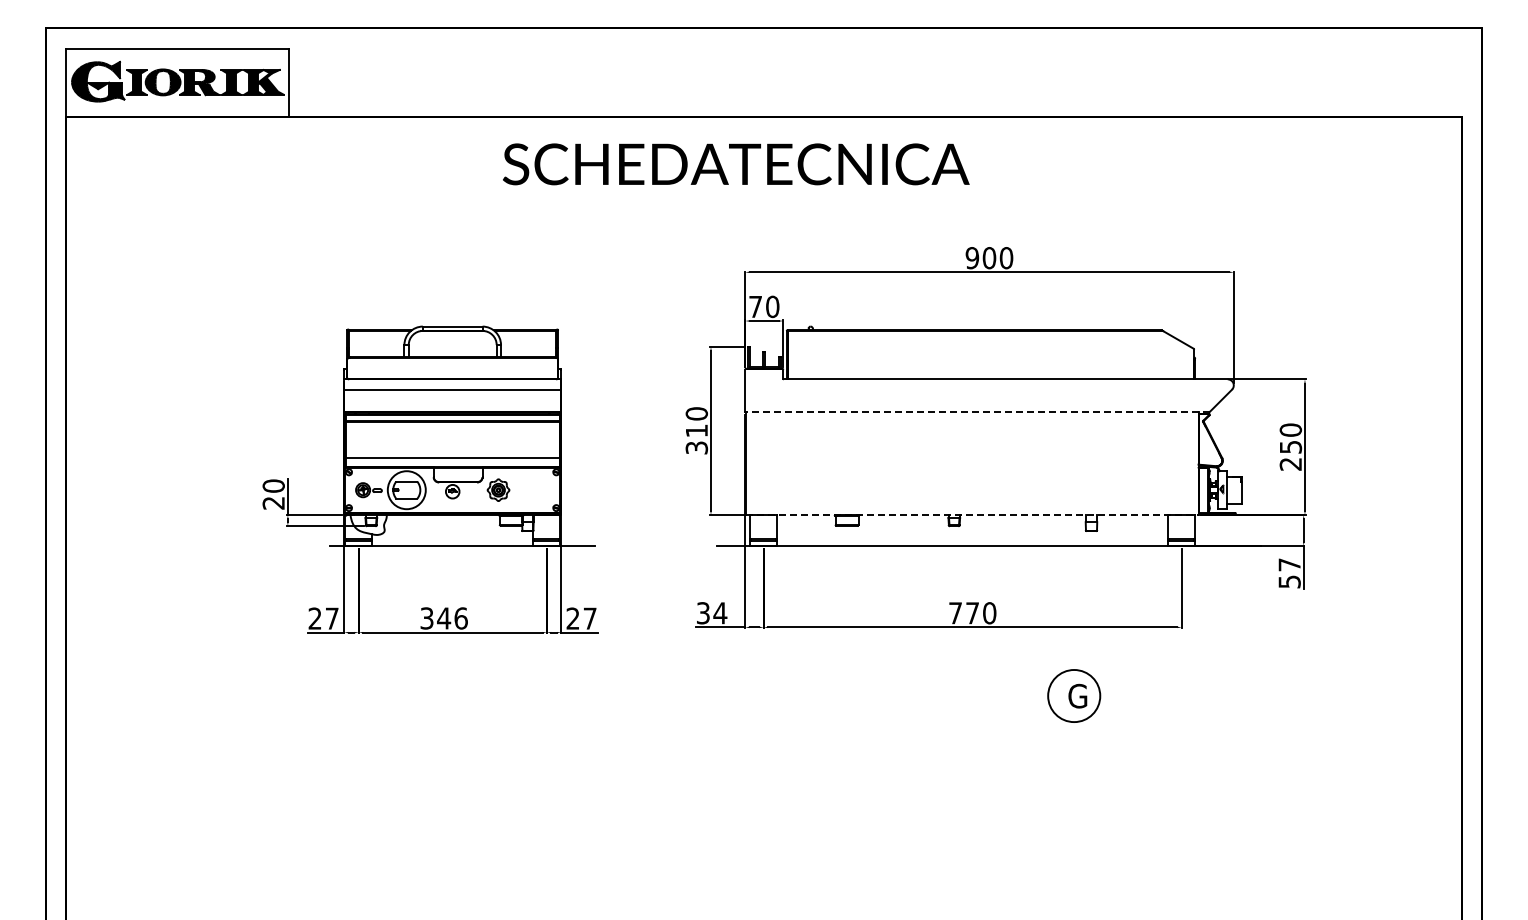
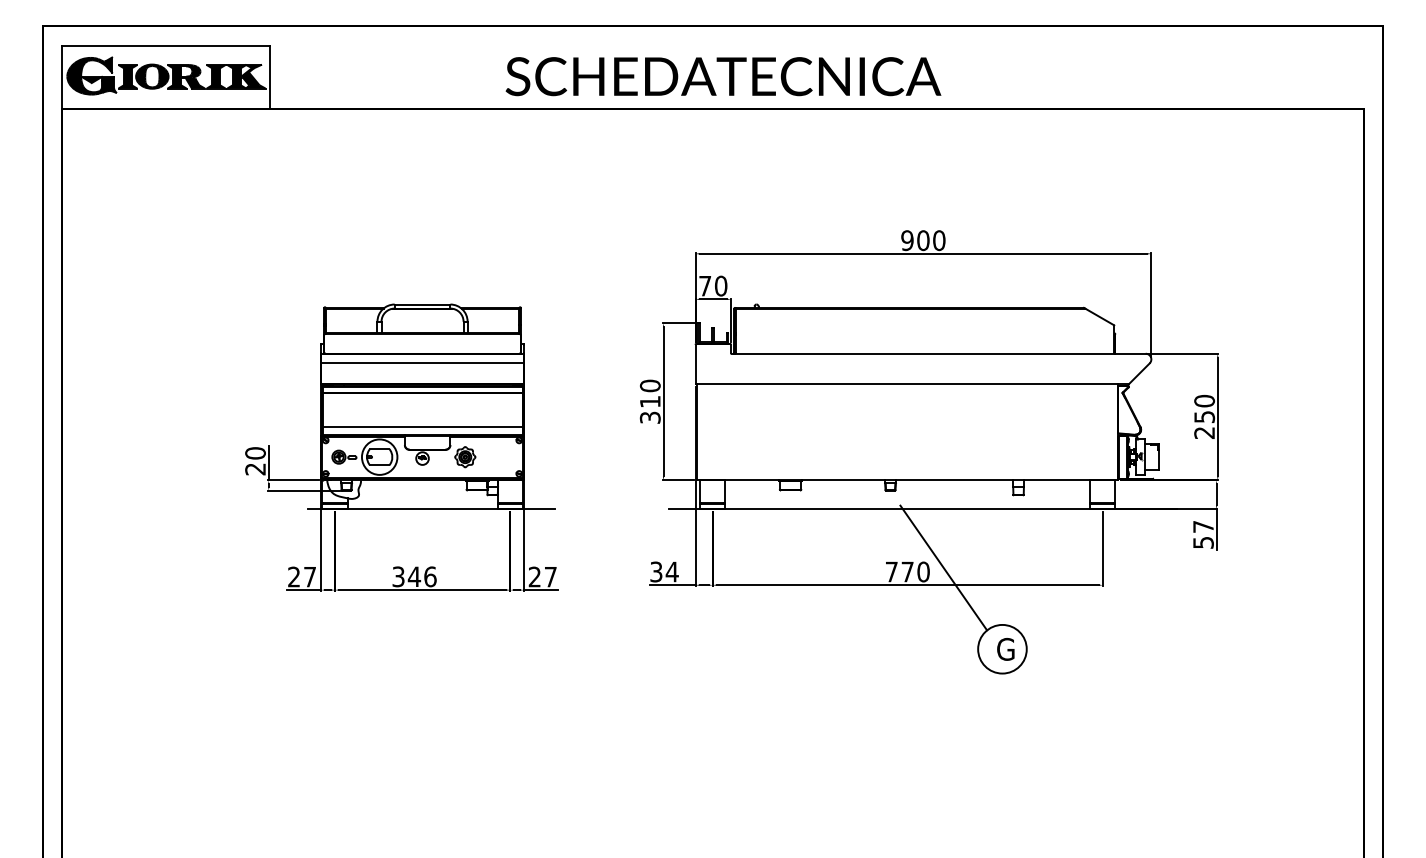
text: (736, 164) -> (723, 76), moved
line: (977, 411) -> (912, 383), dashed -> solid
line: (972, 515) -> (907, 480), dashed -> solid
line: (1010, 608) -> (943, 567), added

